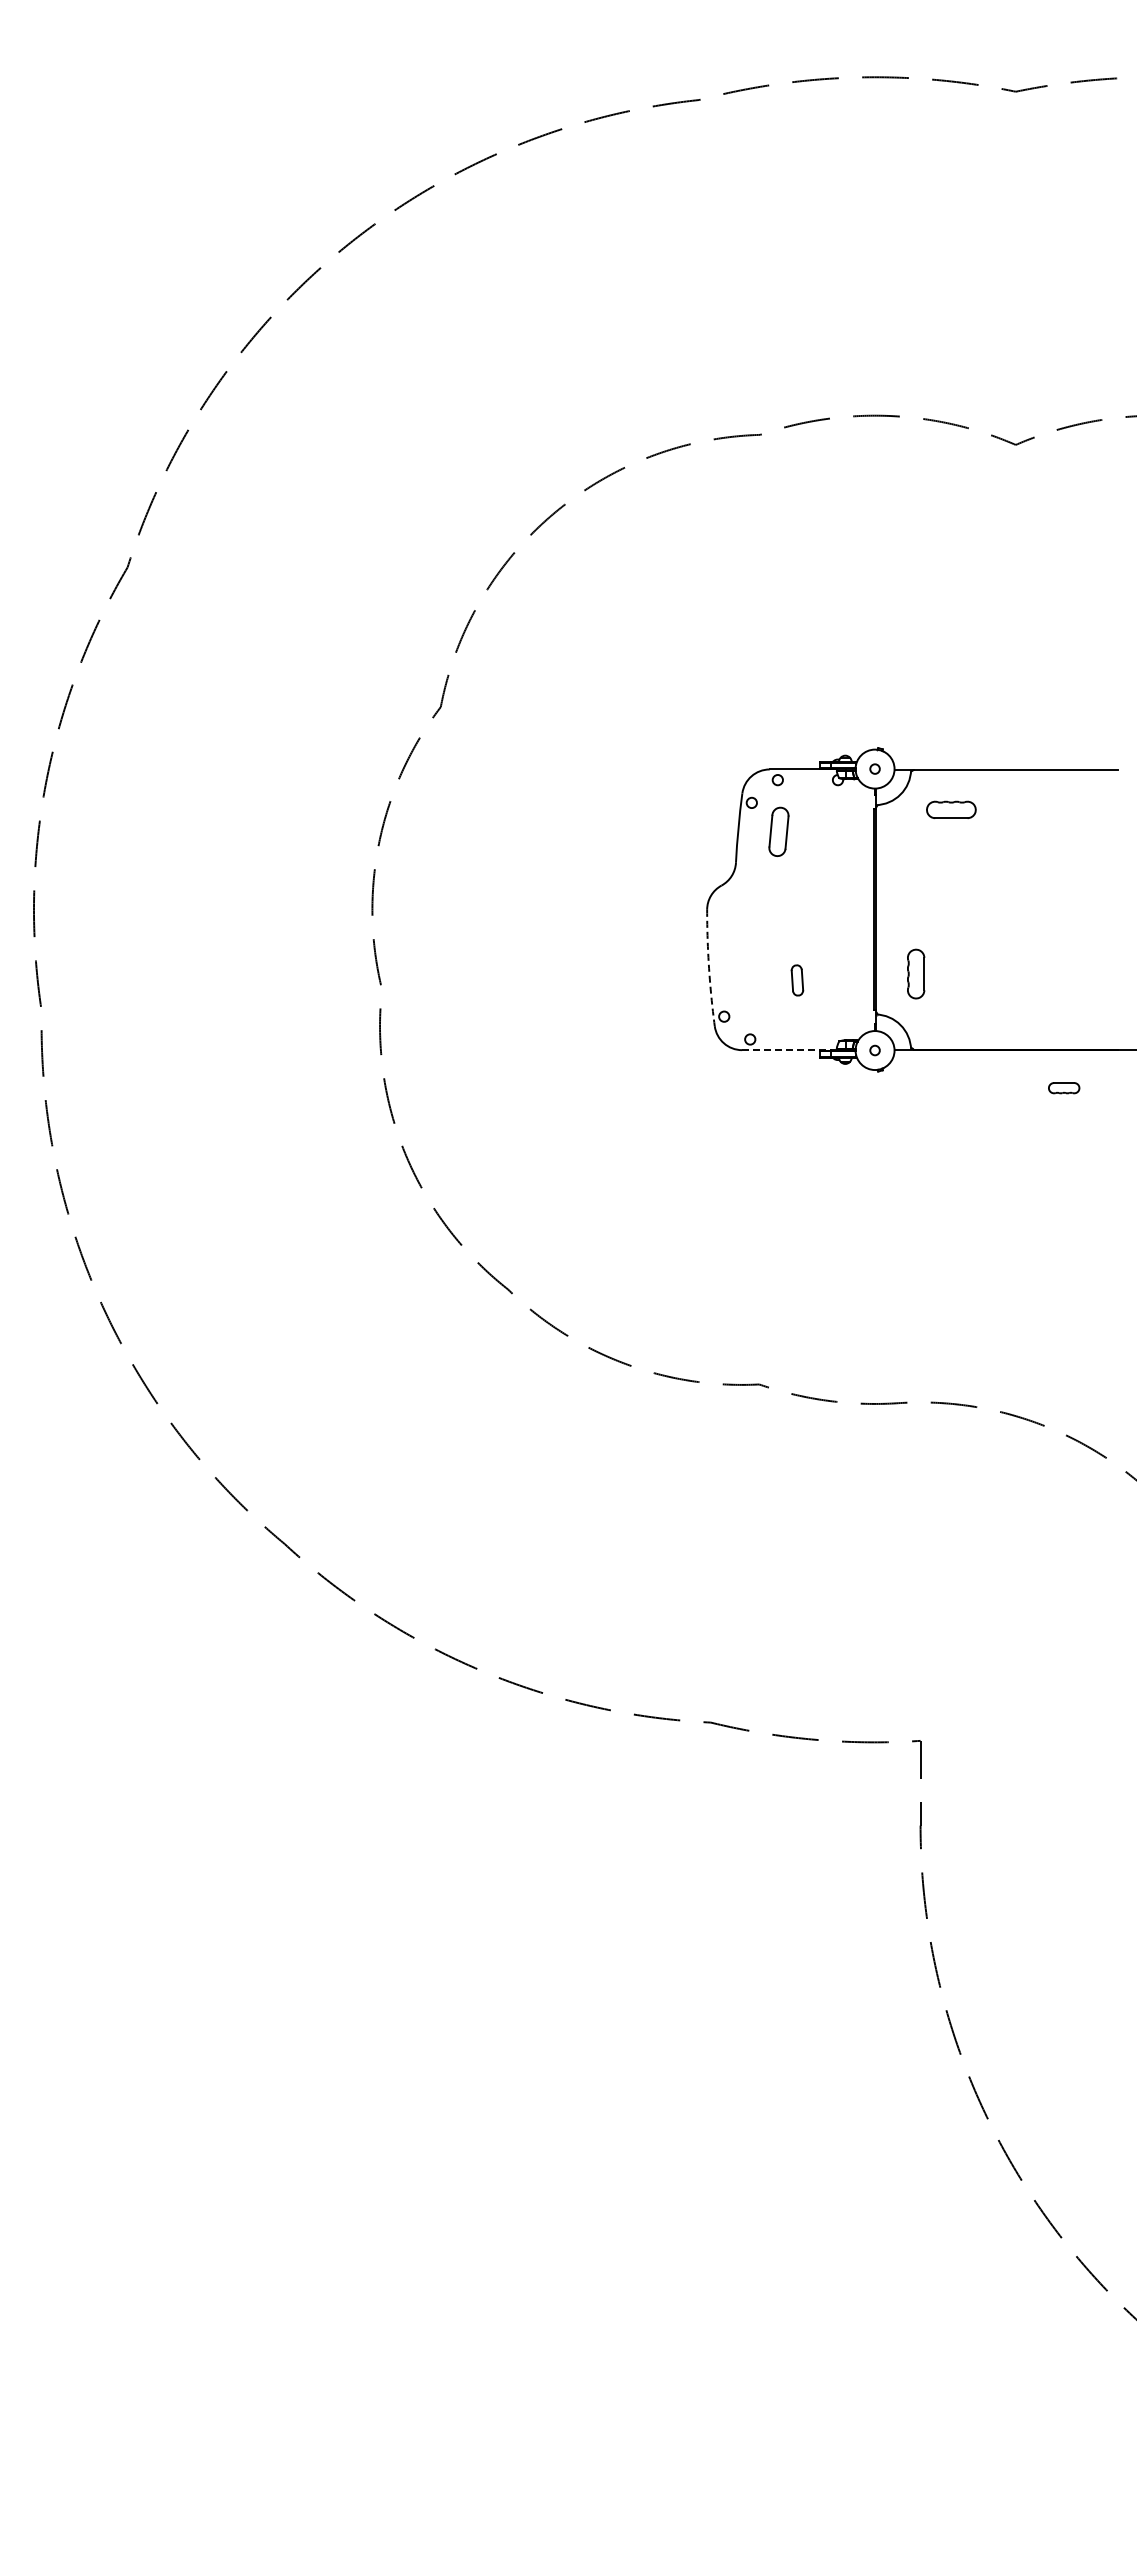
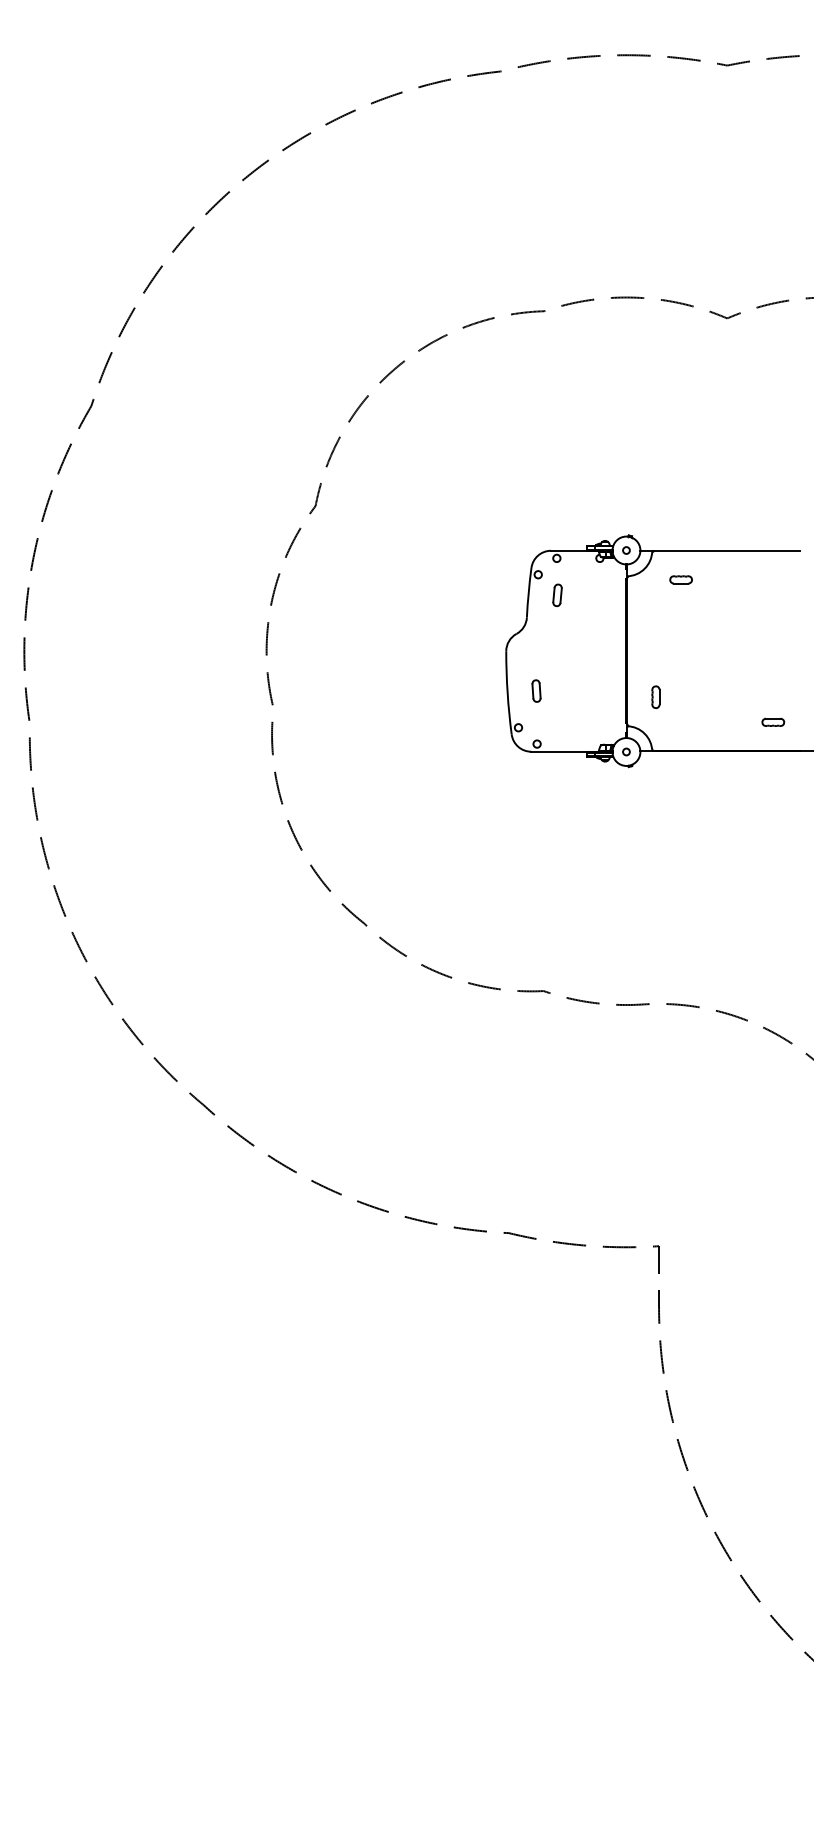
part: (951, 810) -> (681, 580), size x0.62
part: (778, 831) -> (557, 595), size x0.62
arc: (709, 968) -> (507, 693), dashed -> solid
part: (916, 973) -> (656, 696), size x0.62
part: (797, 980) -> (536, 691), moved
line: (788, 1050) -> (564, 751), dashed -> solid
part: (1064, 1088) -> (773, 722), moved

